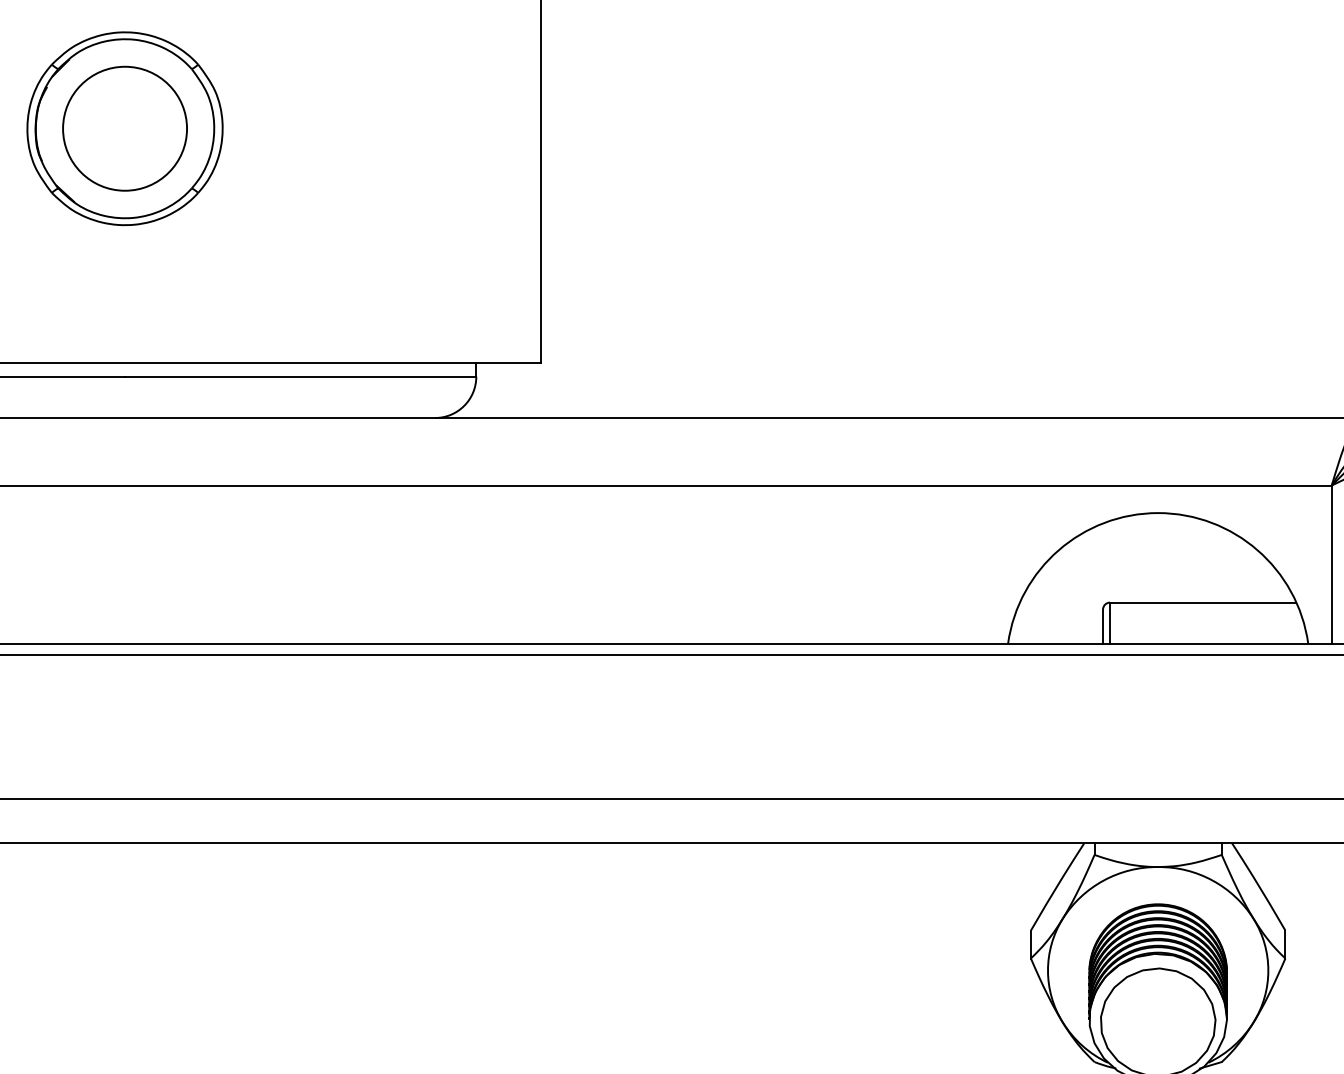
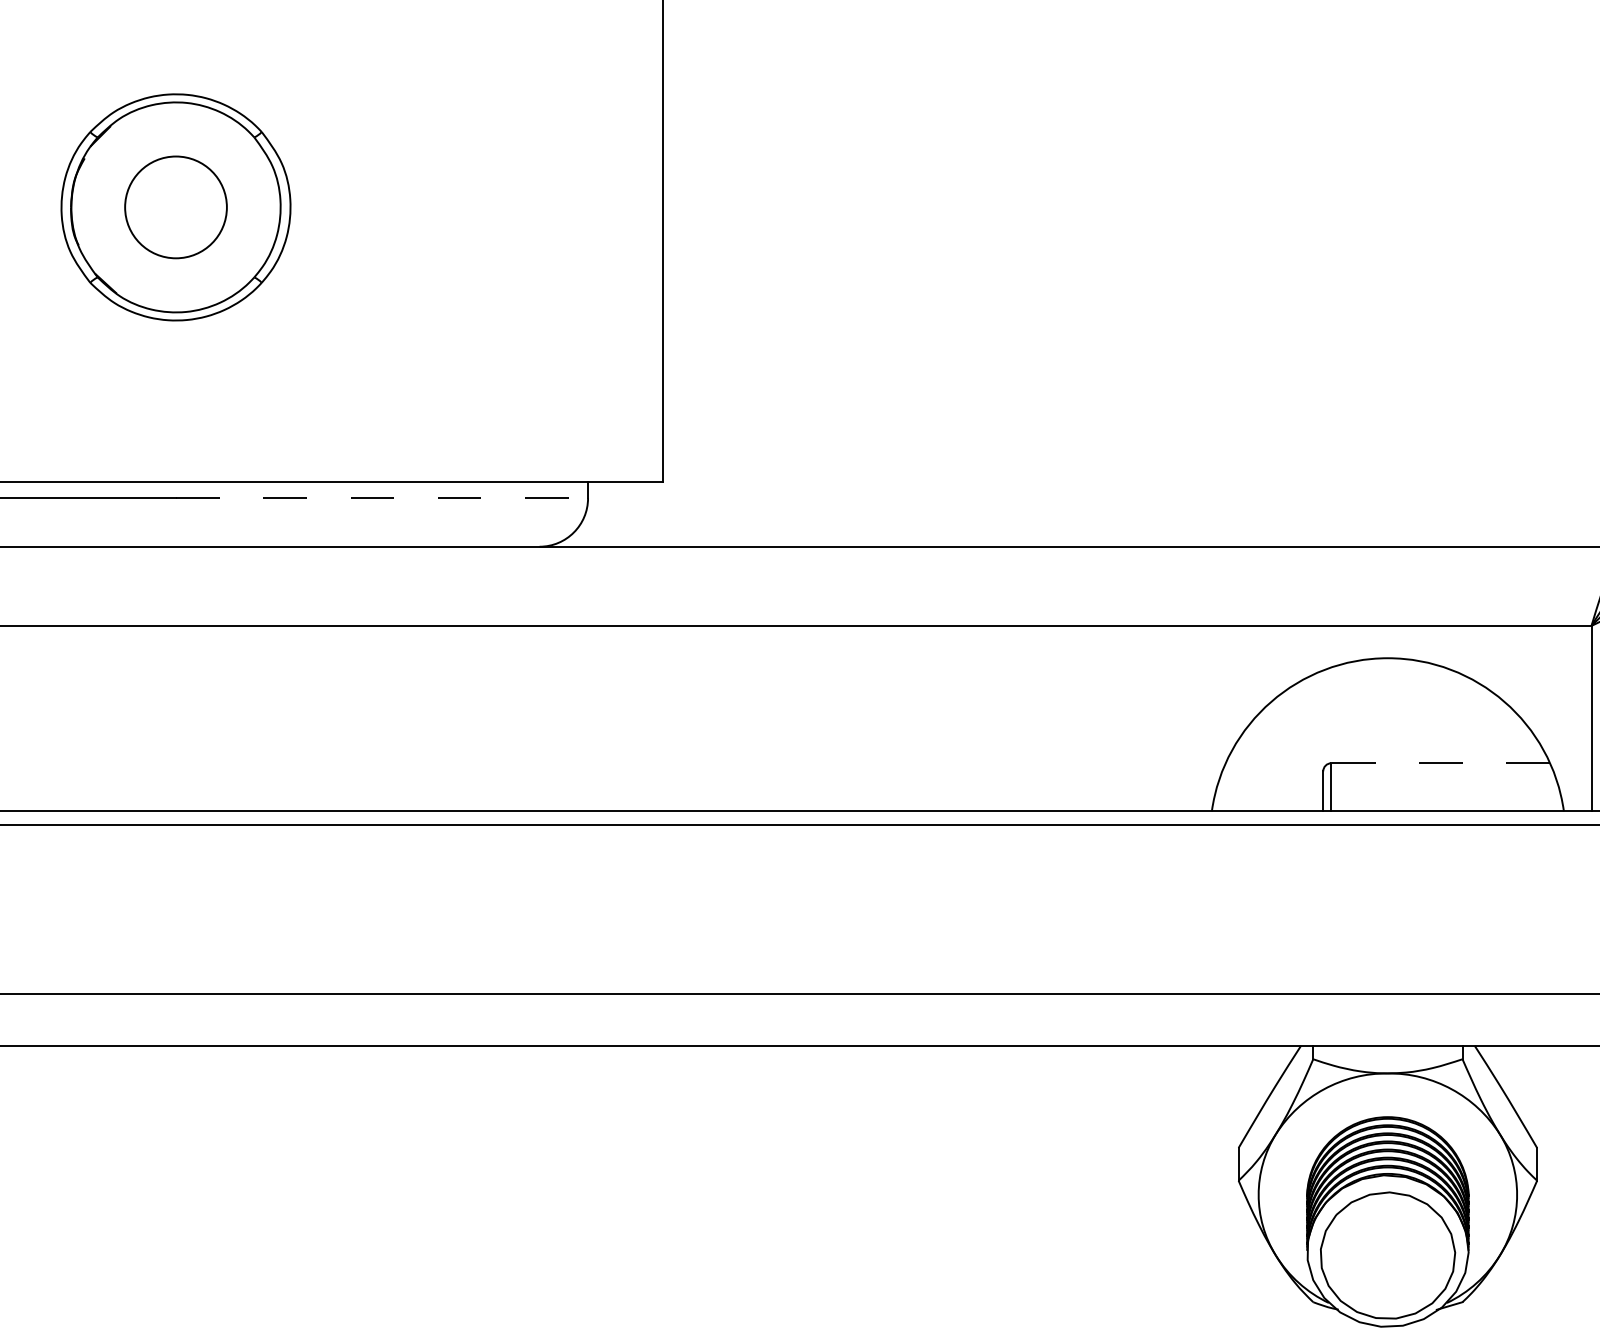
circle: (124, 128) -> (175, 207), size x0.7
line: (301, 376) -> (382, 498), solid -> dashed
line: (1203, 602) -> (1440, 763), solid -> dashed

